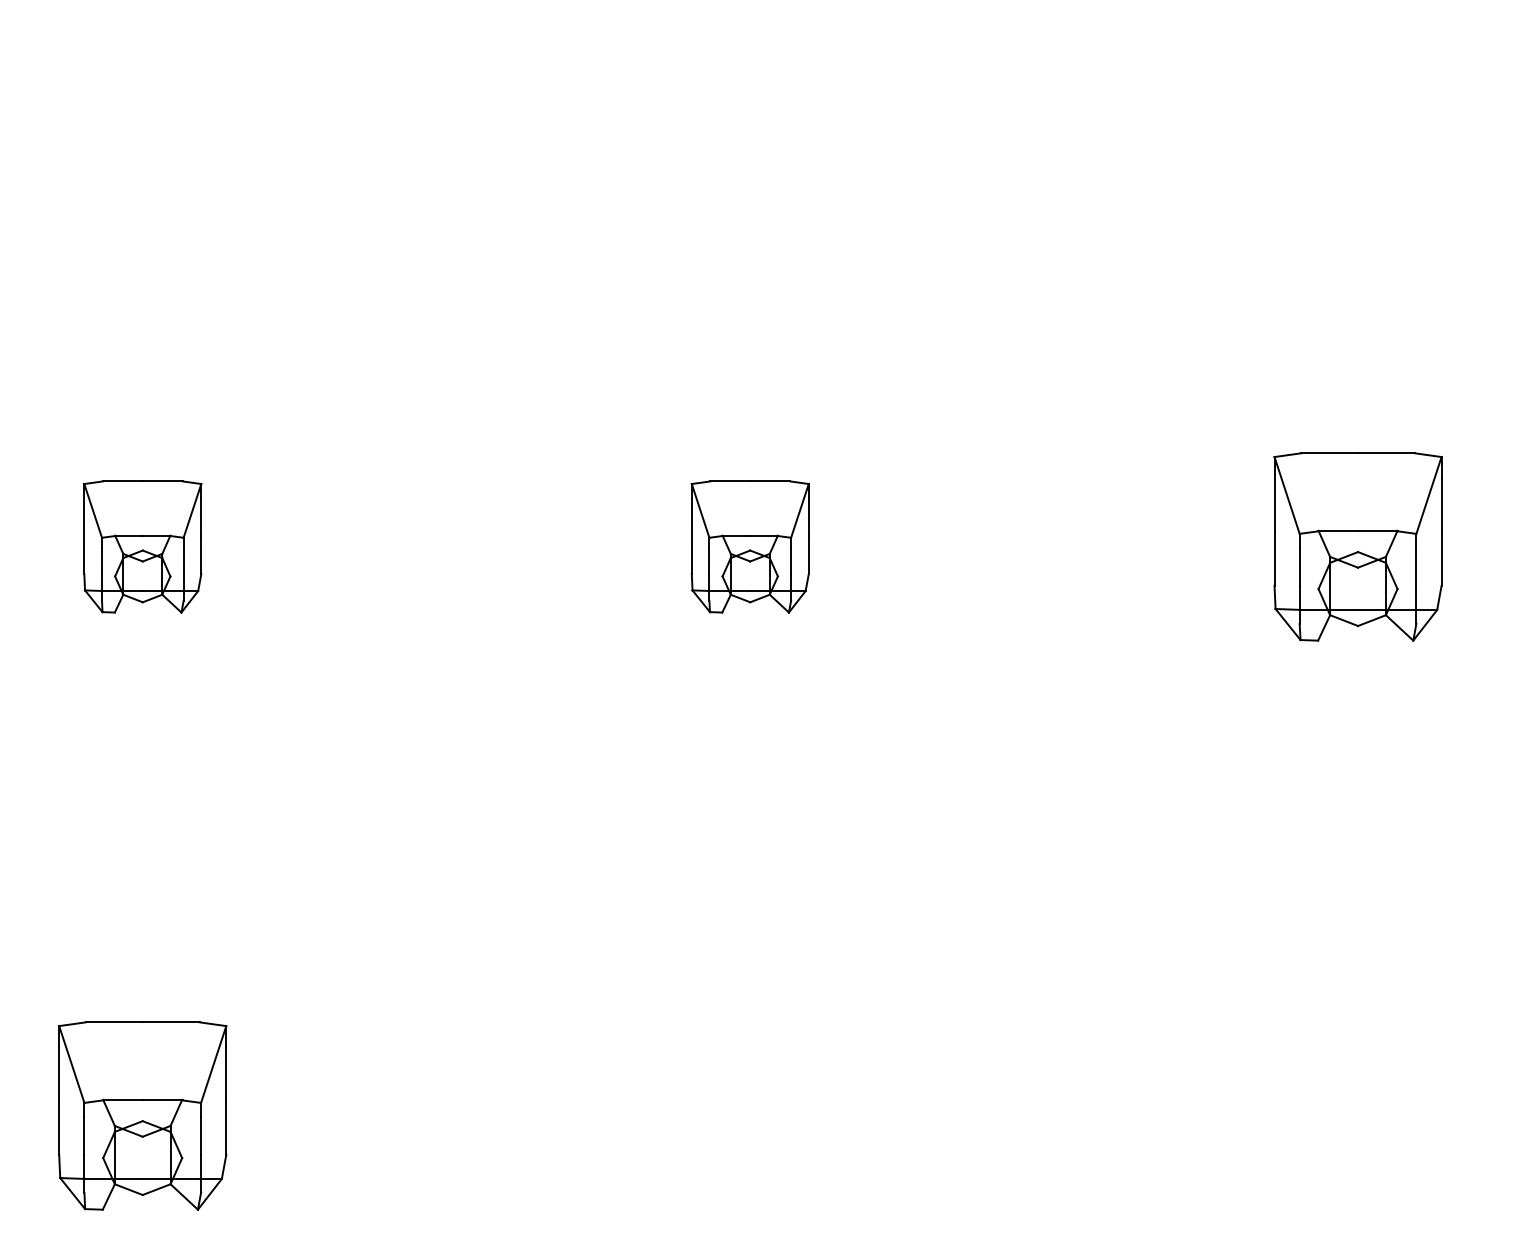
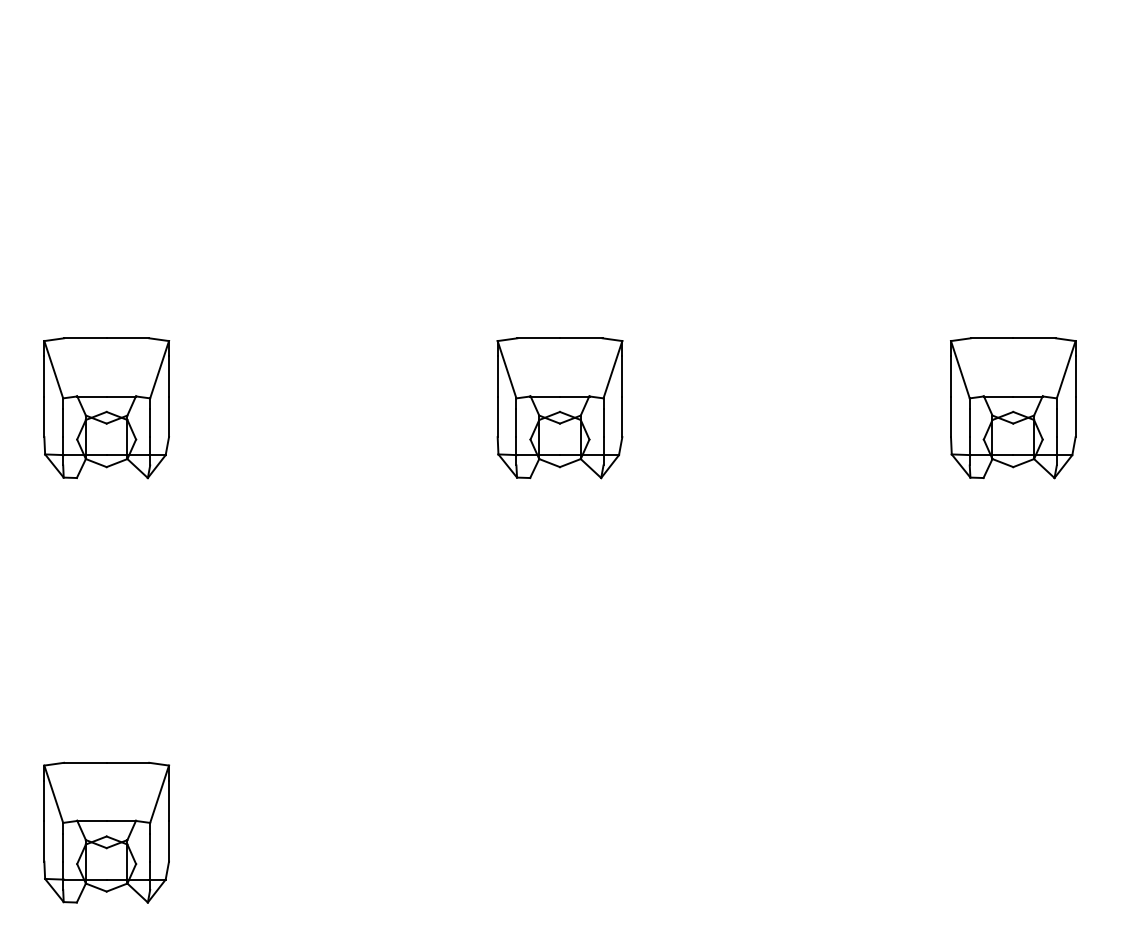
part: (142, 546) -> (106, 407), size x1.43
part: (749, 546) -> (559, 407), size x1.43

